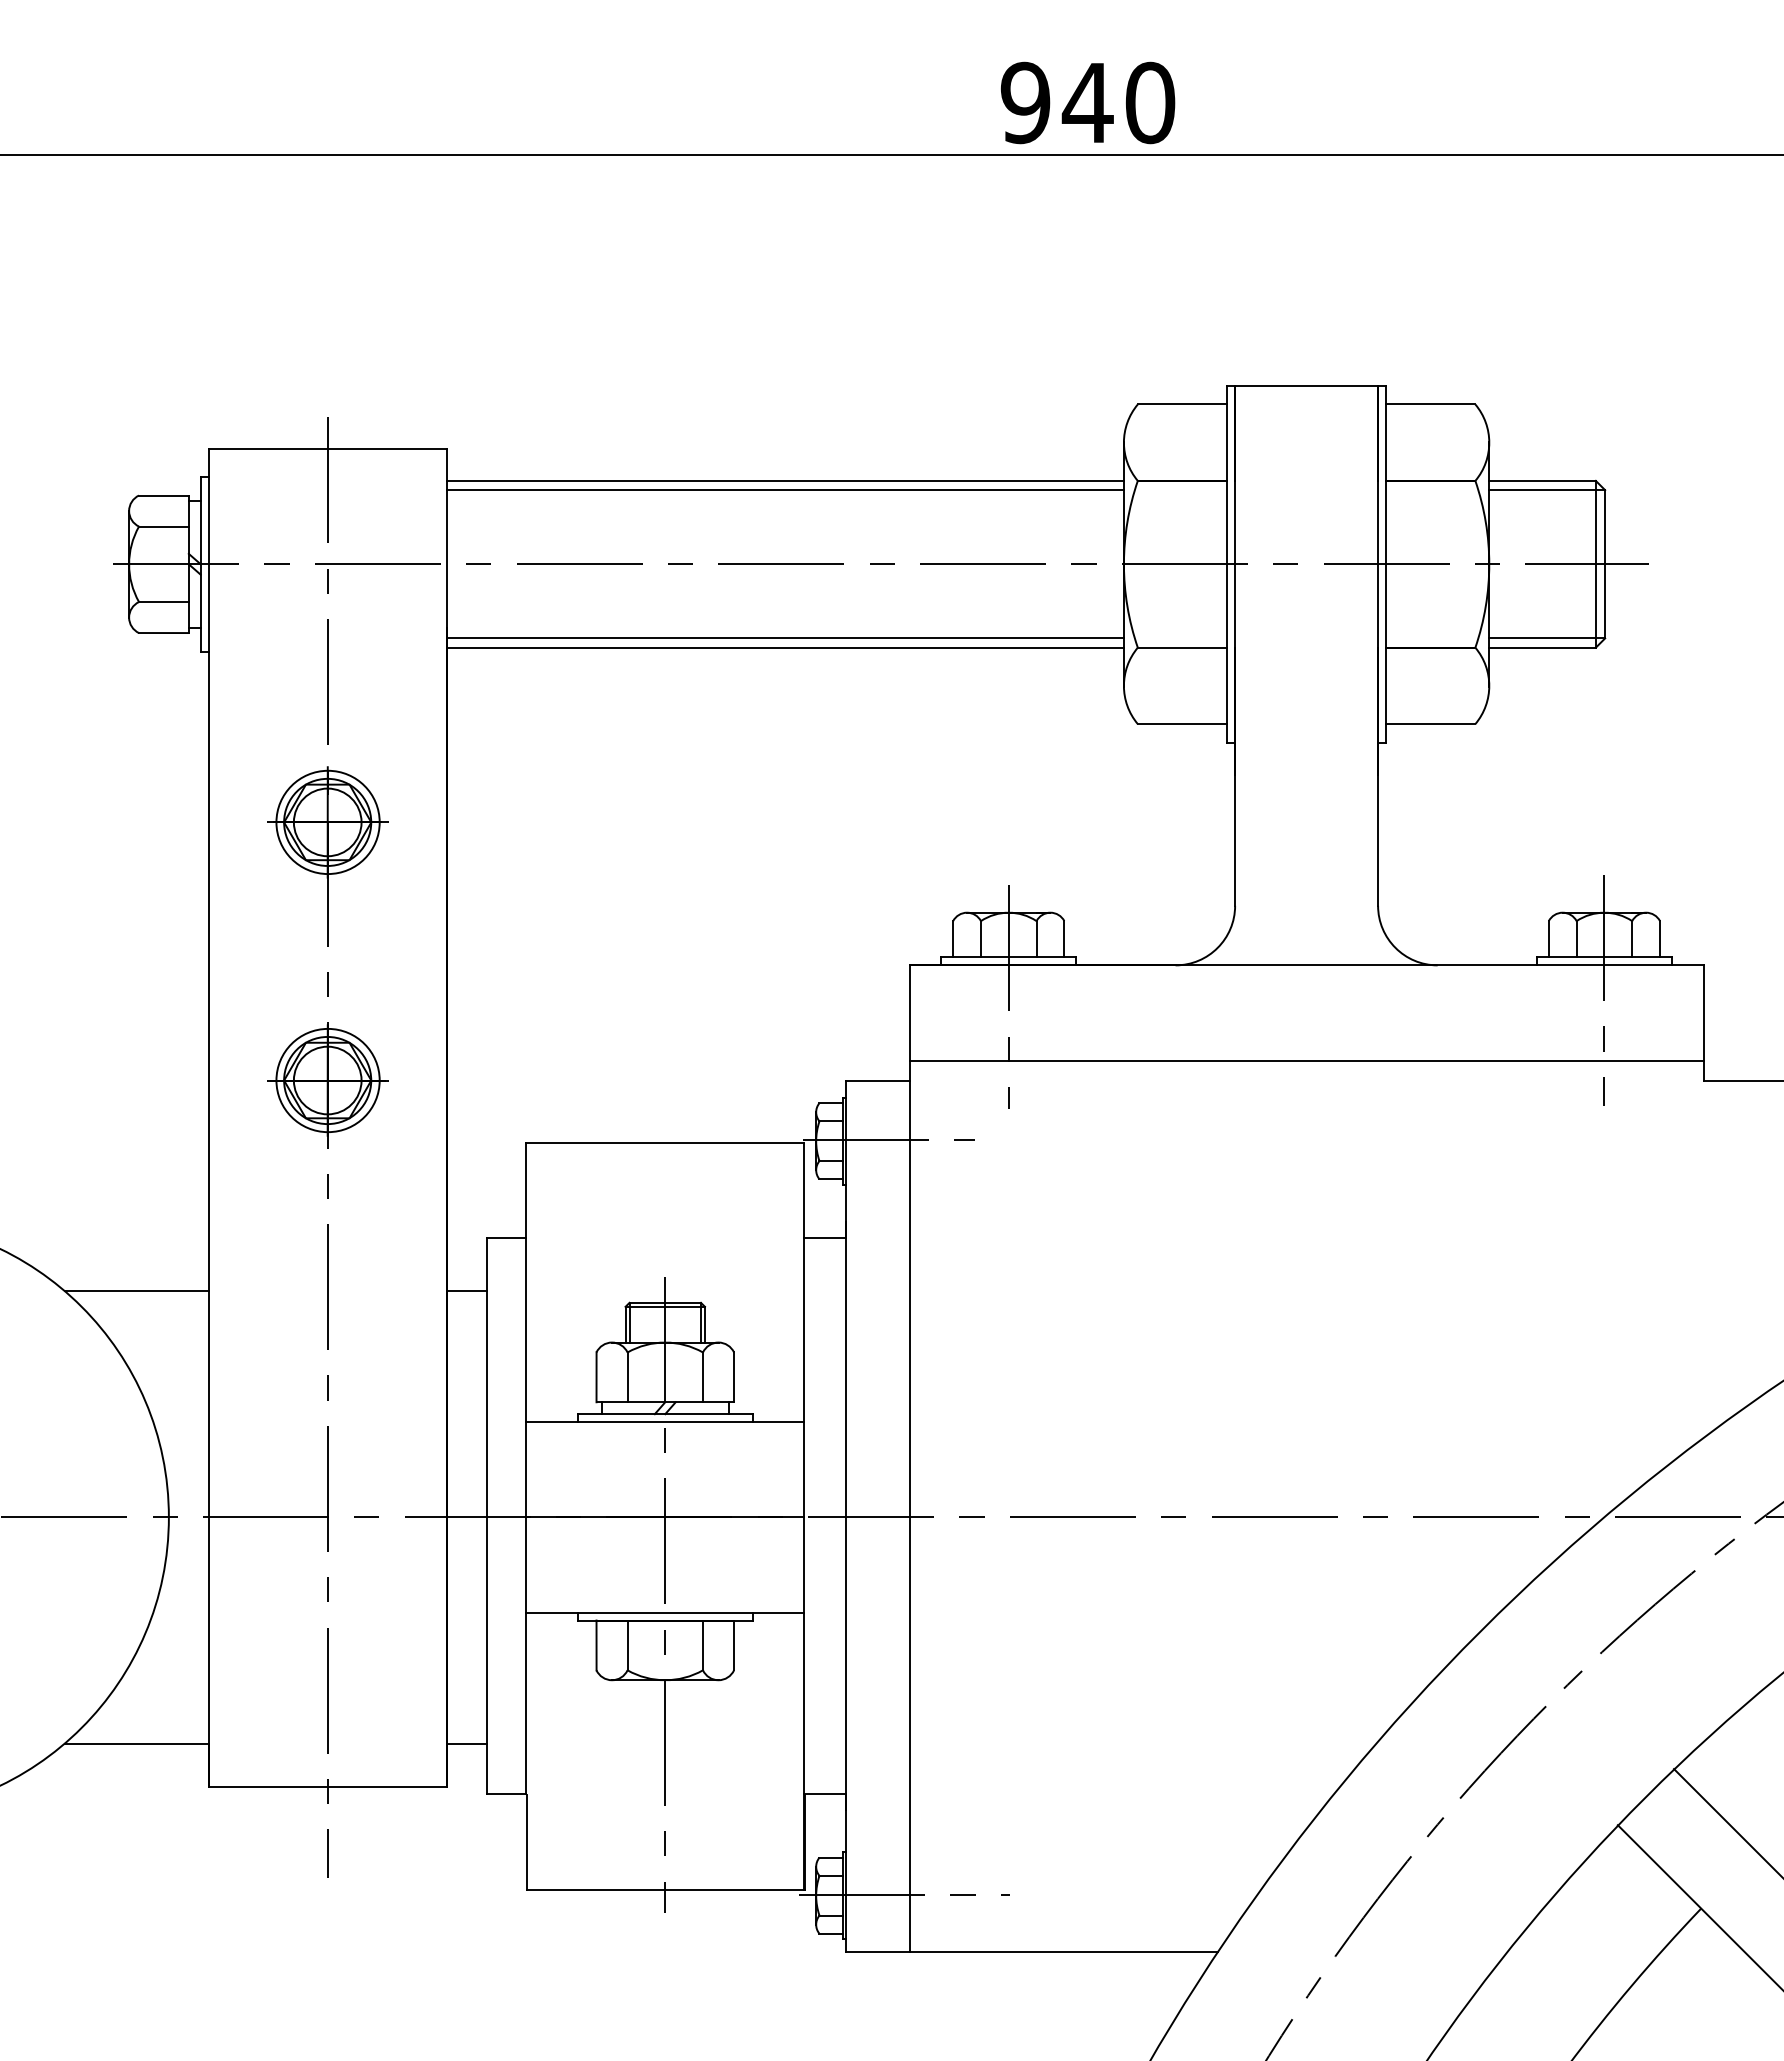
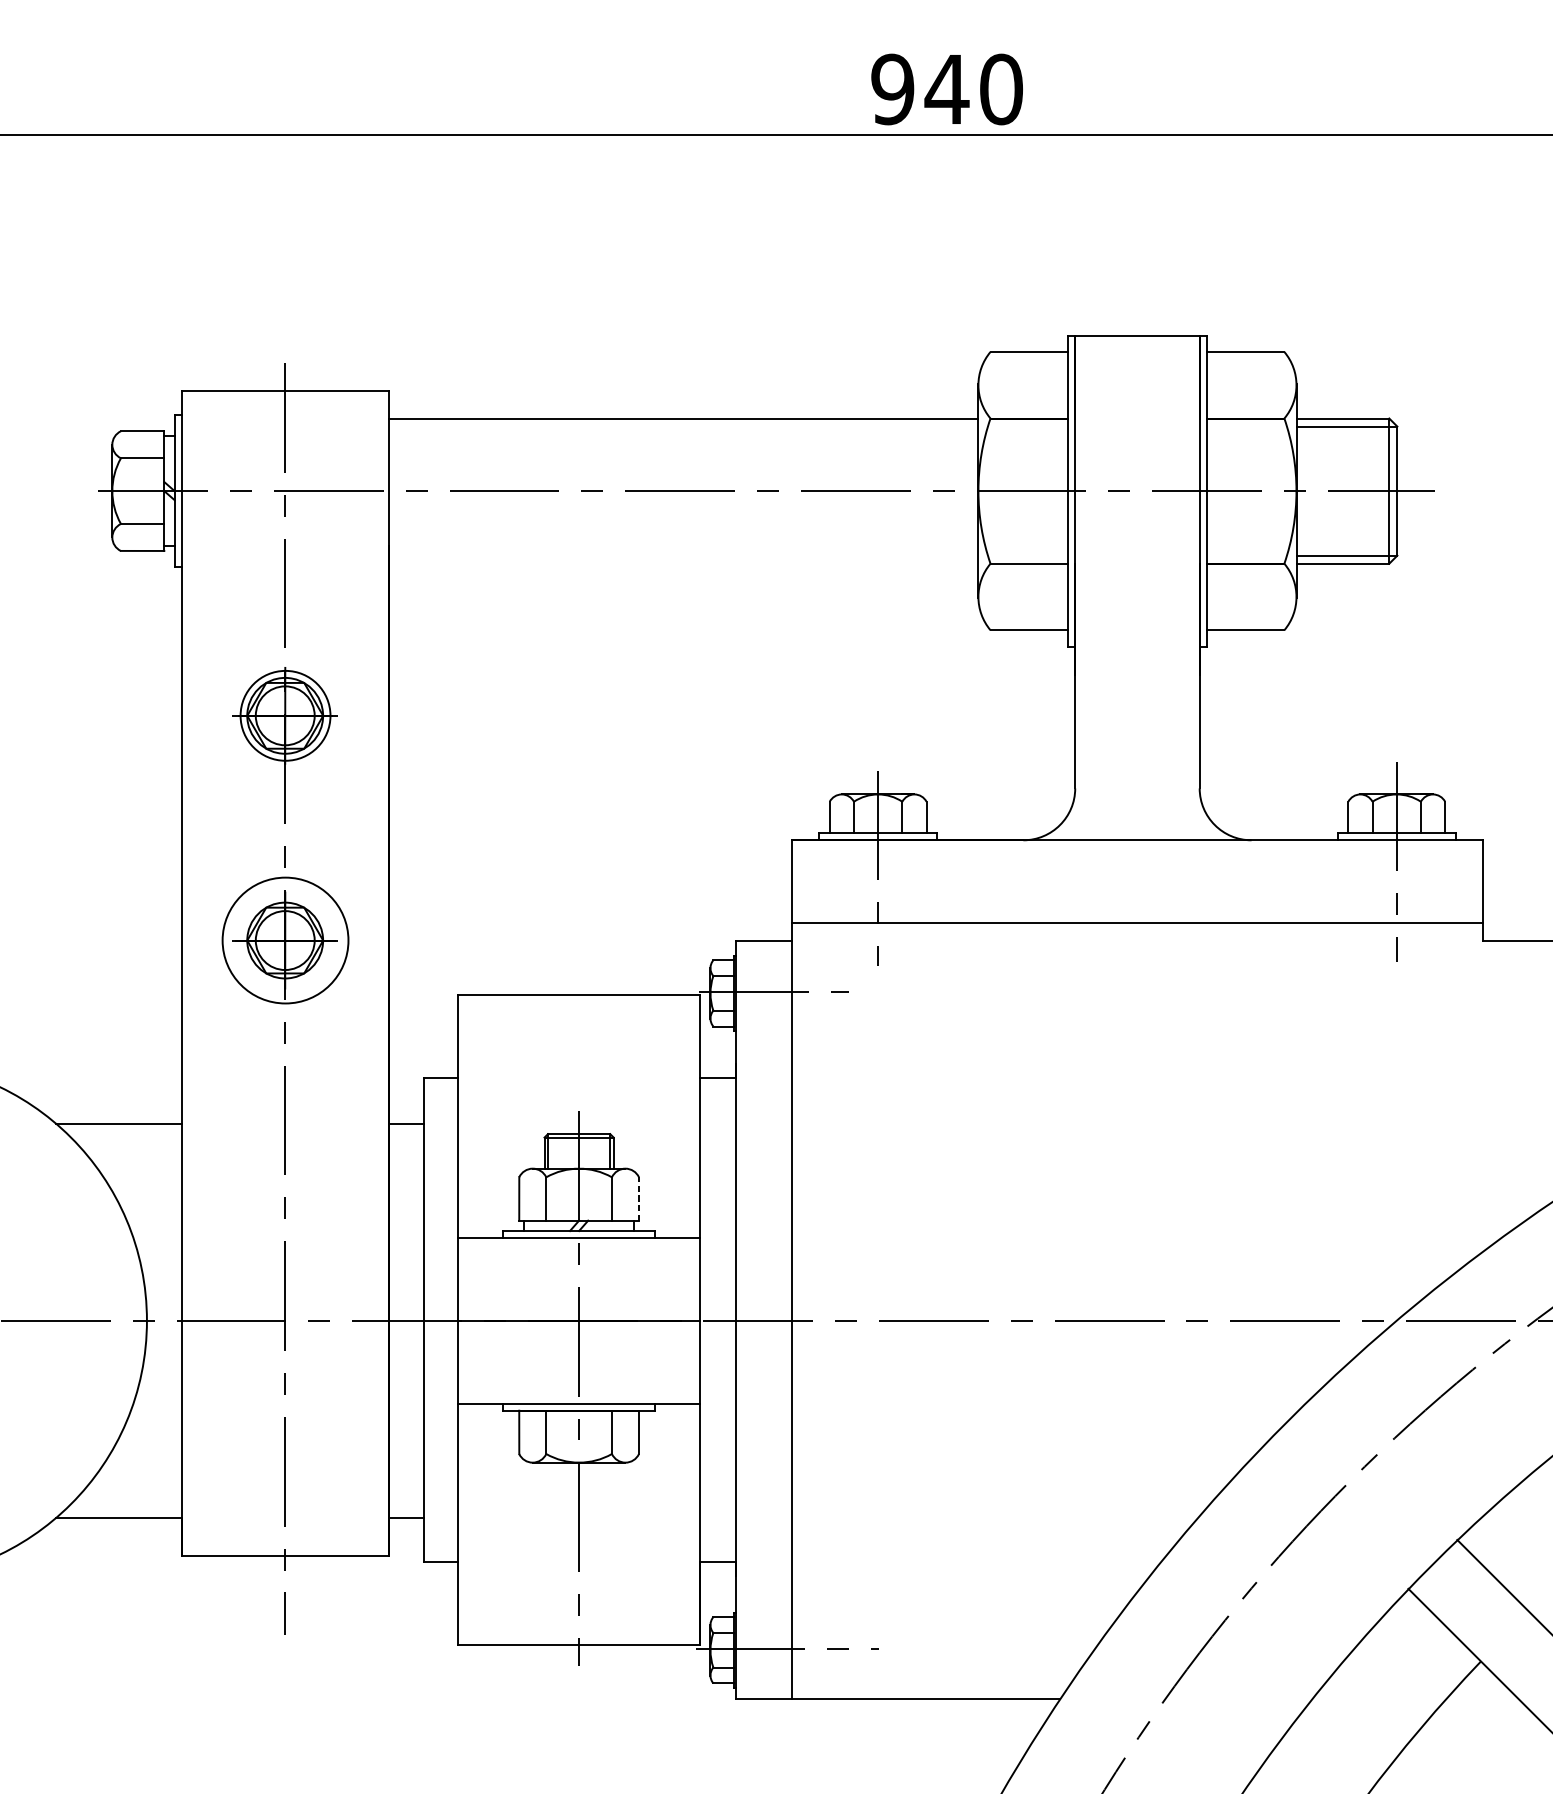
line: (784, 490) -> (682, 426), removed
line: (784, 638) -> (682, 555), removed
line: (784, 647) -> (682, 563), removed
circle: (327, 1080) -> (285, 940), size x1.4
line: (734, 1377) -> (639, 1199), solid -> dashed

